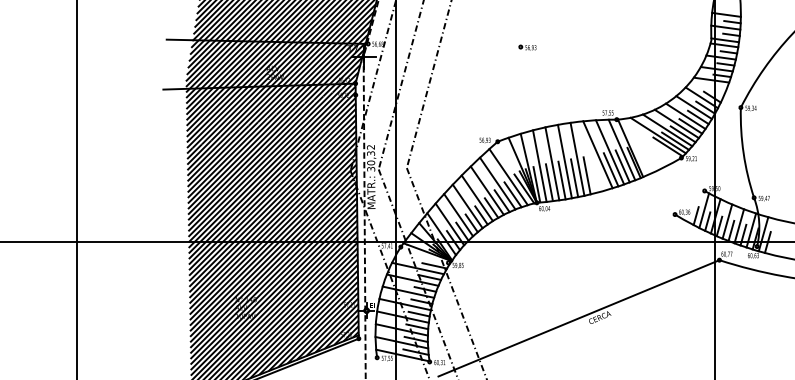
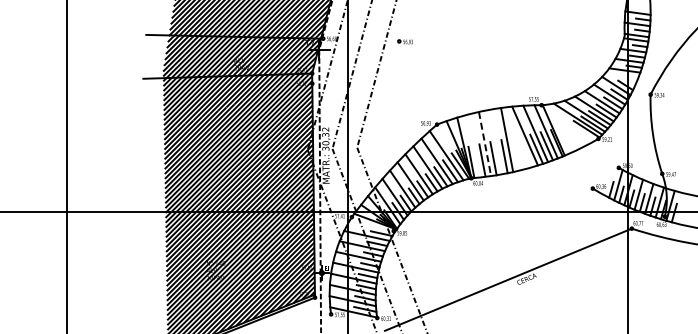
part: (526, 47) -> (404, 41), moved
line: (564, 160) -> (495, 141), removed
line: (552, 164) -> (485, 144), solid -> dashed
line: (539, 165) -> (473, 145), removed
line: (587, 175) -> (515, 154), removed

